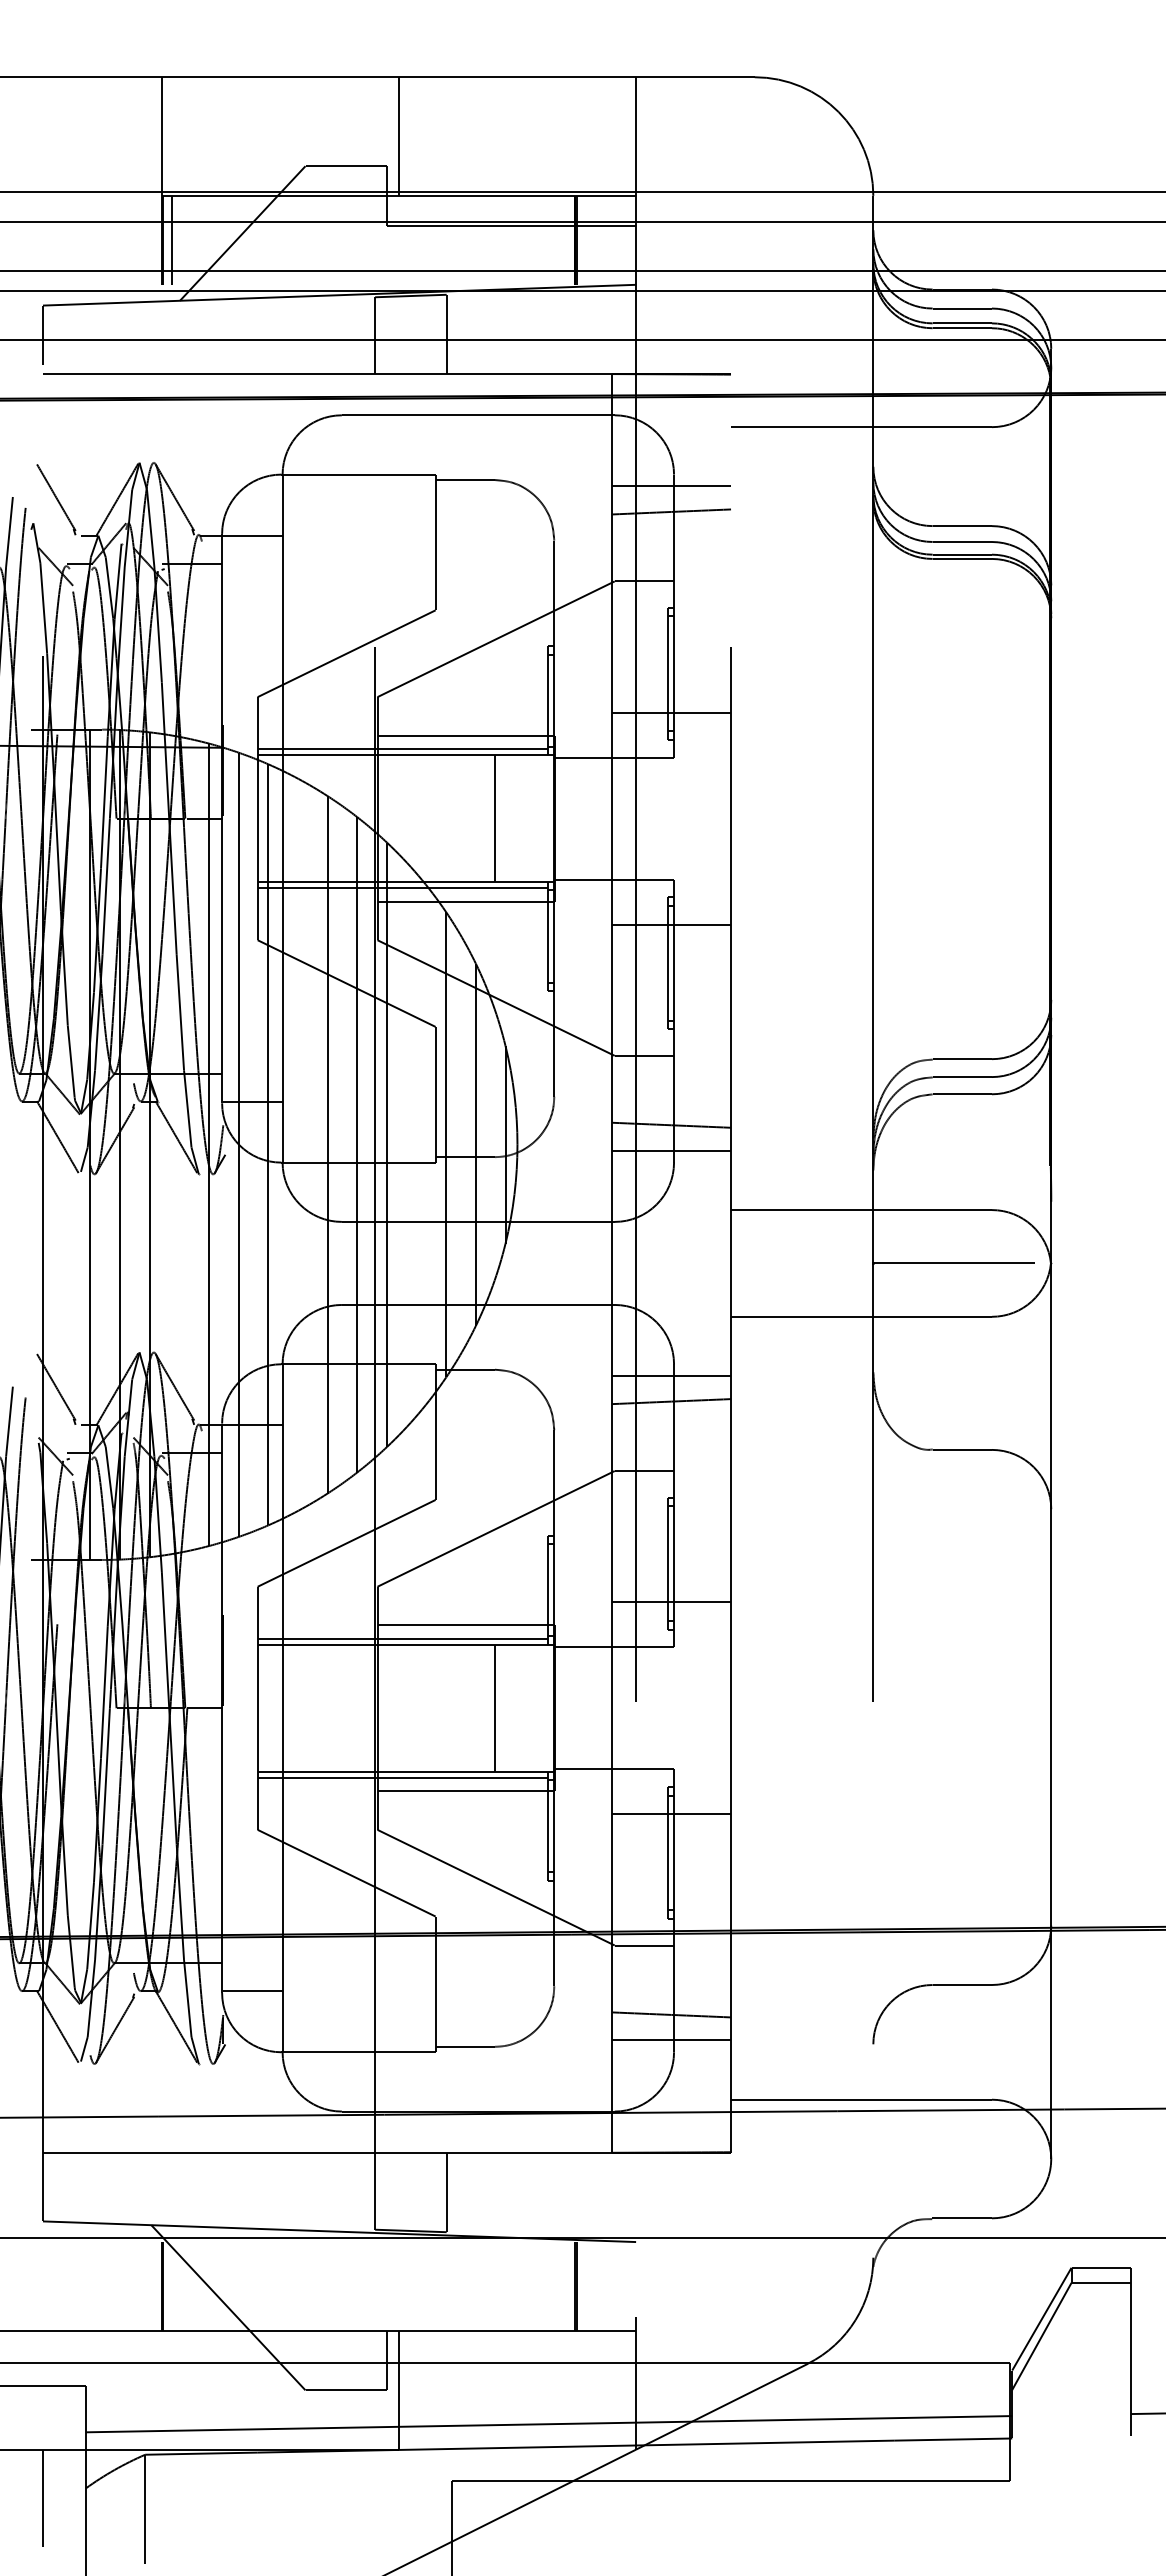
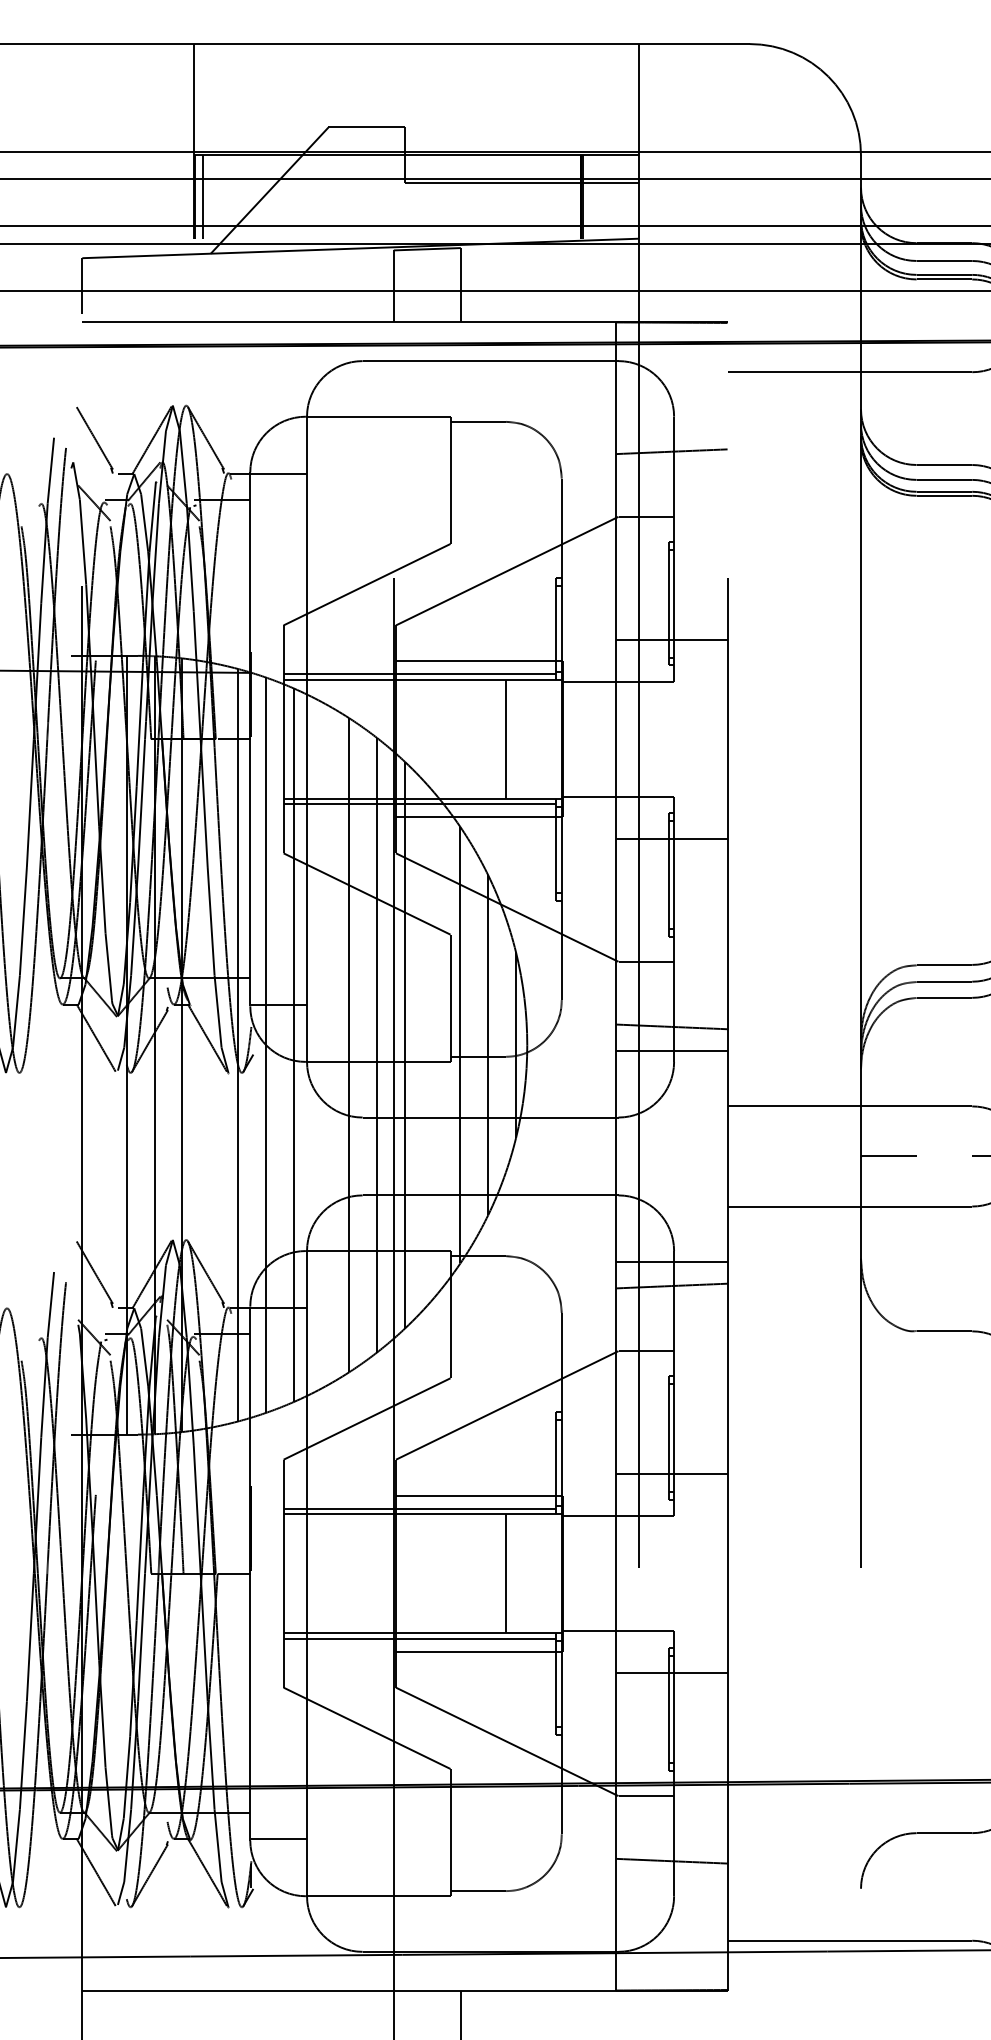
line: (398, 136) -> (415, 99), removed
line: (671, 486) -> (671, 427), removed
line: (961, 1263) -> (943, 1156), removed
line: (671, 2040) -> (671, 1885), removed

